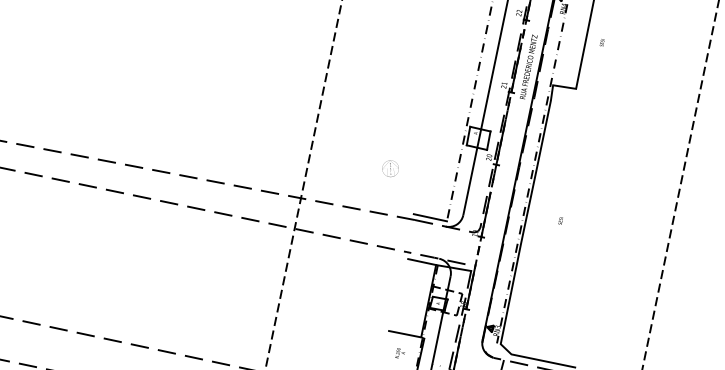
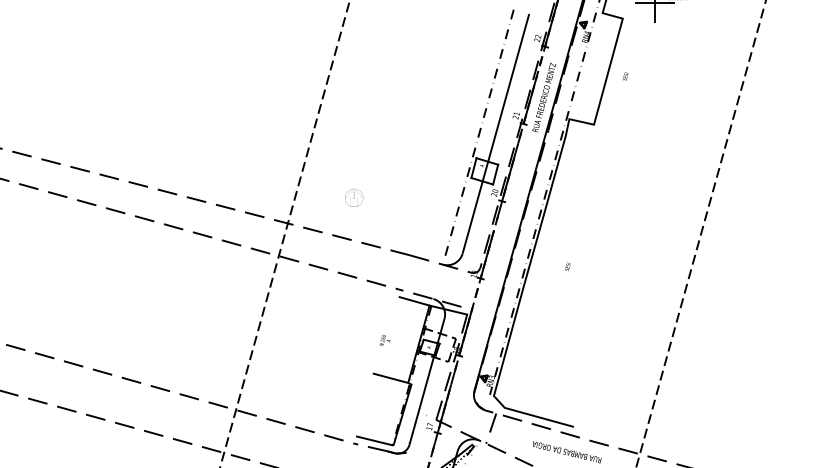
text: (390, 168) -> (354, 197), moved
line: (430, 217) -> (426, 253), removed
text: (399, 353) -> (384, 340), moved

